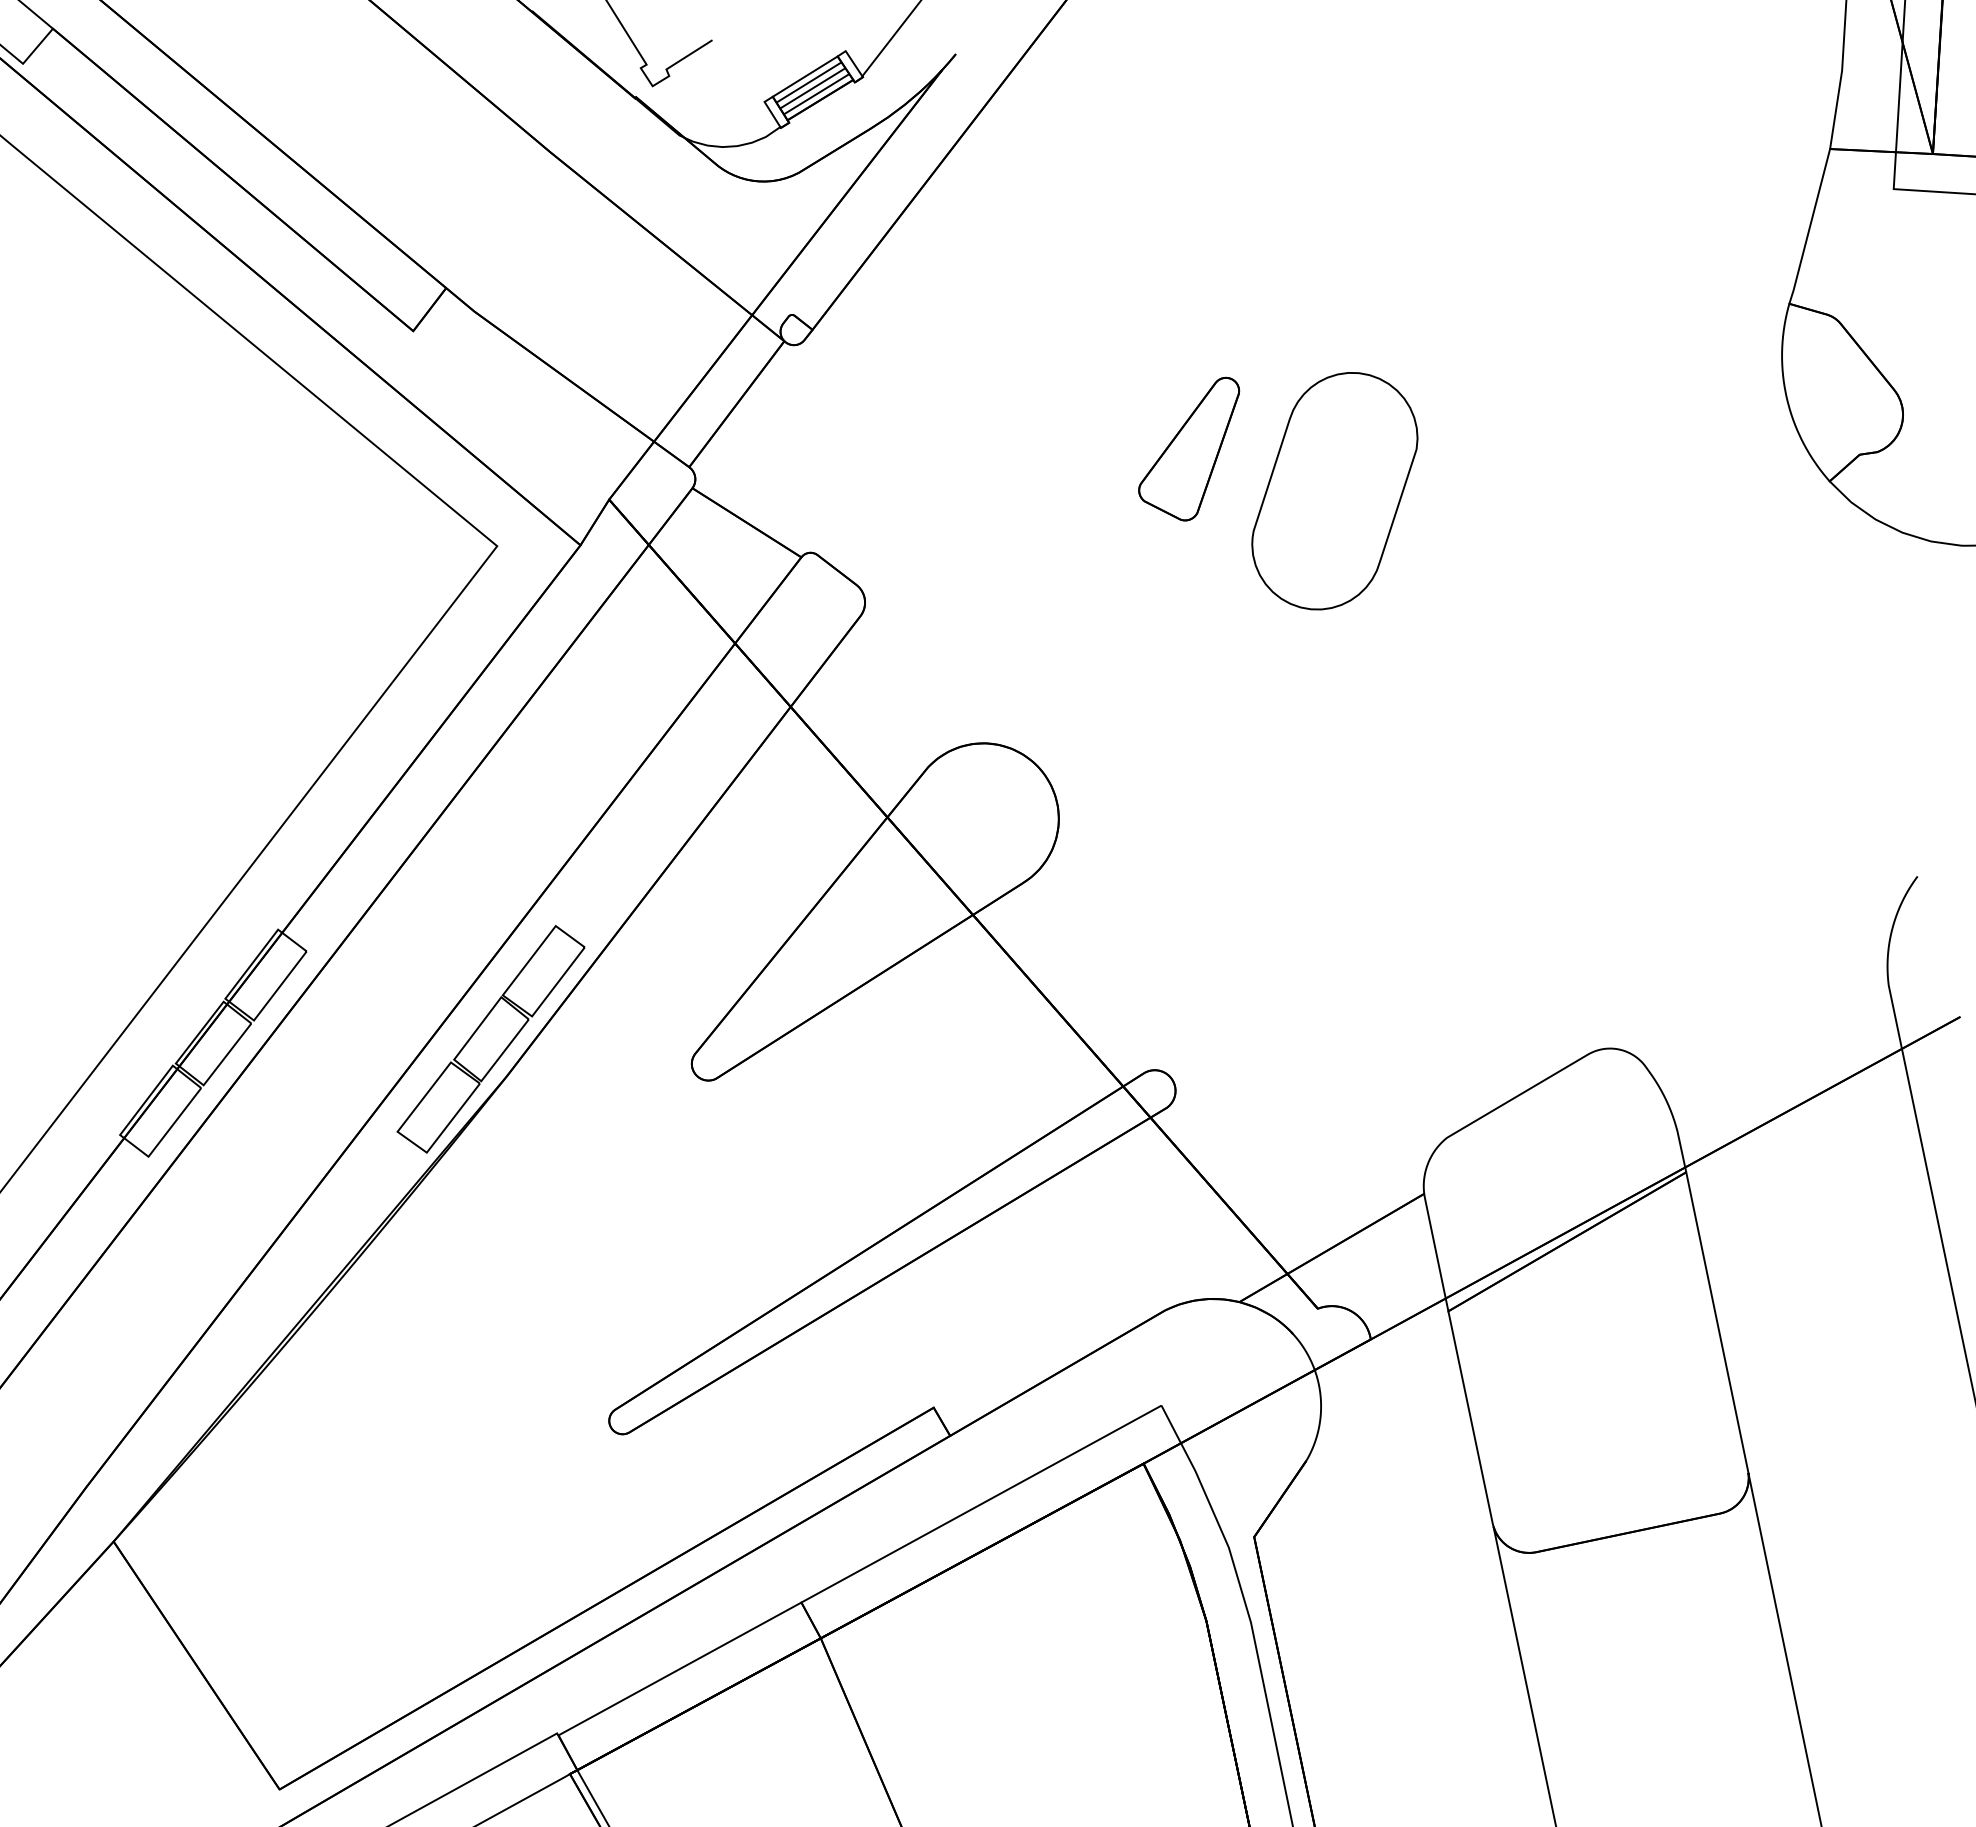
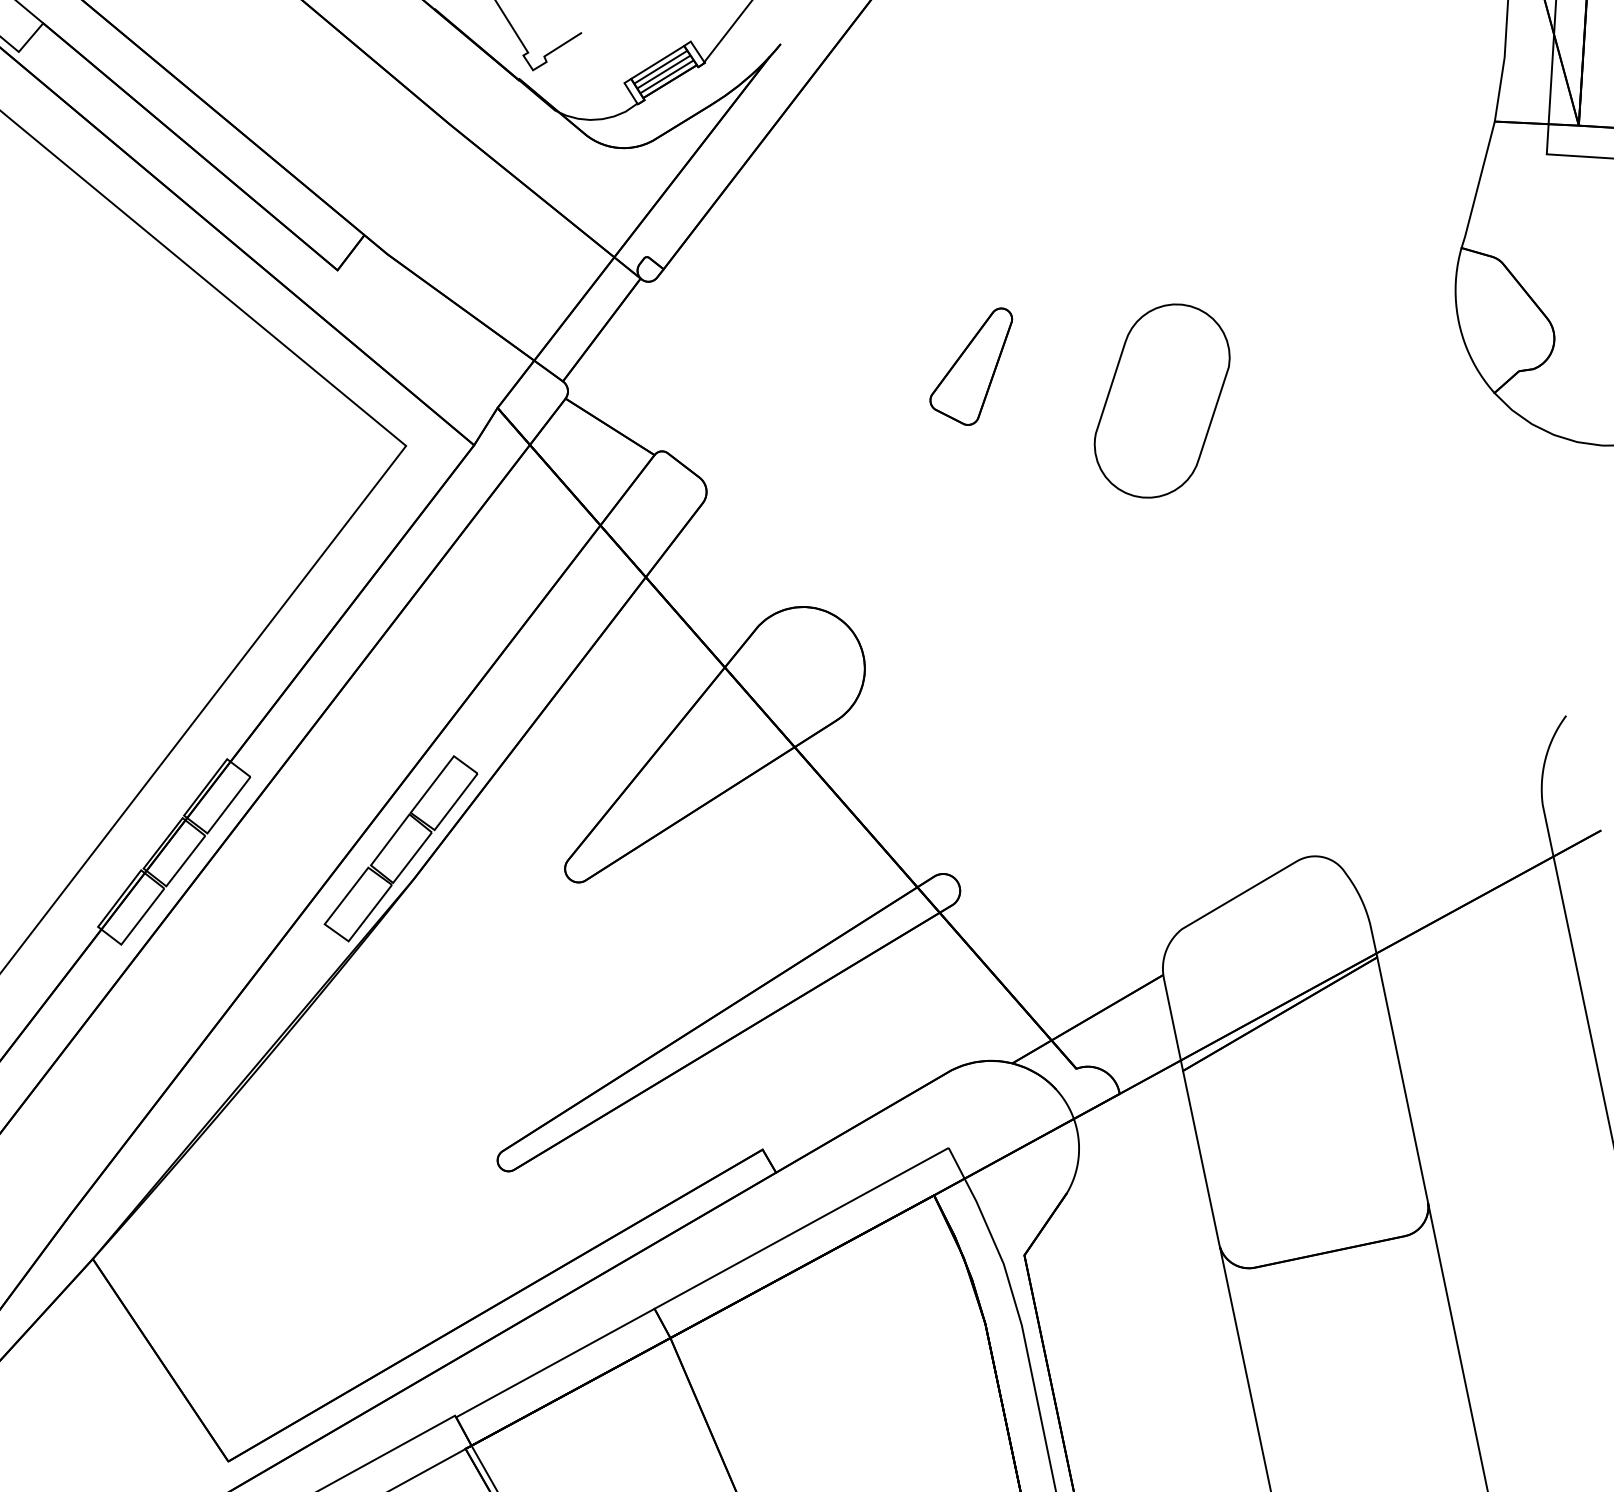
part: (1334, 491) -> (1161, 401), moved

